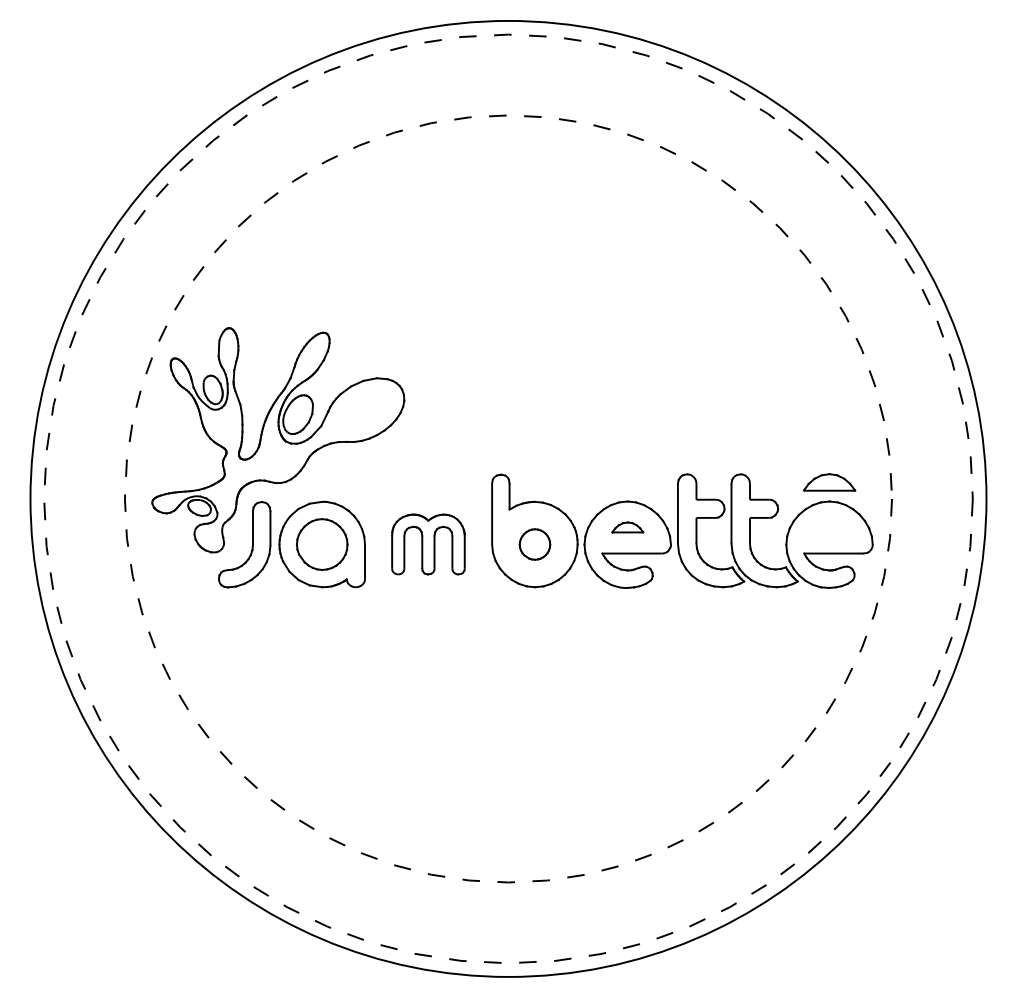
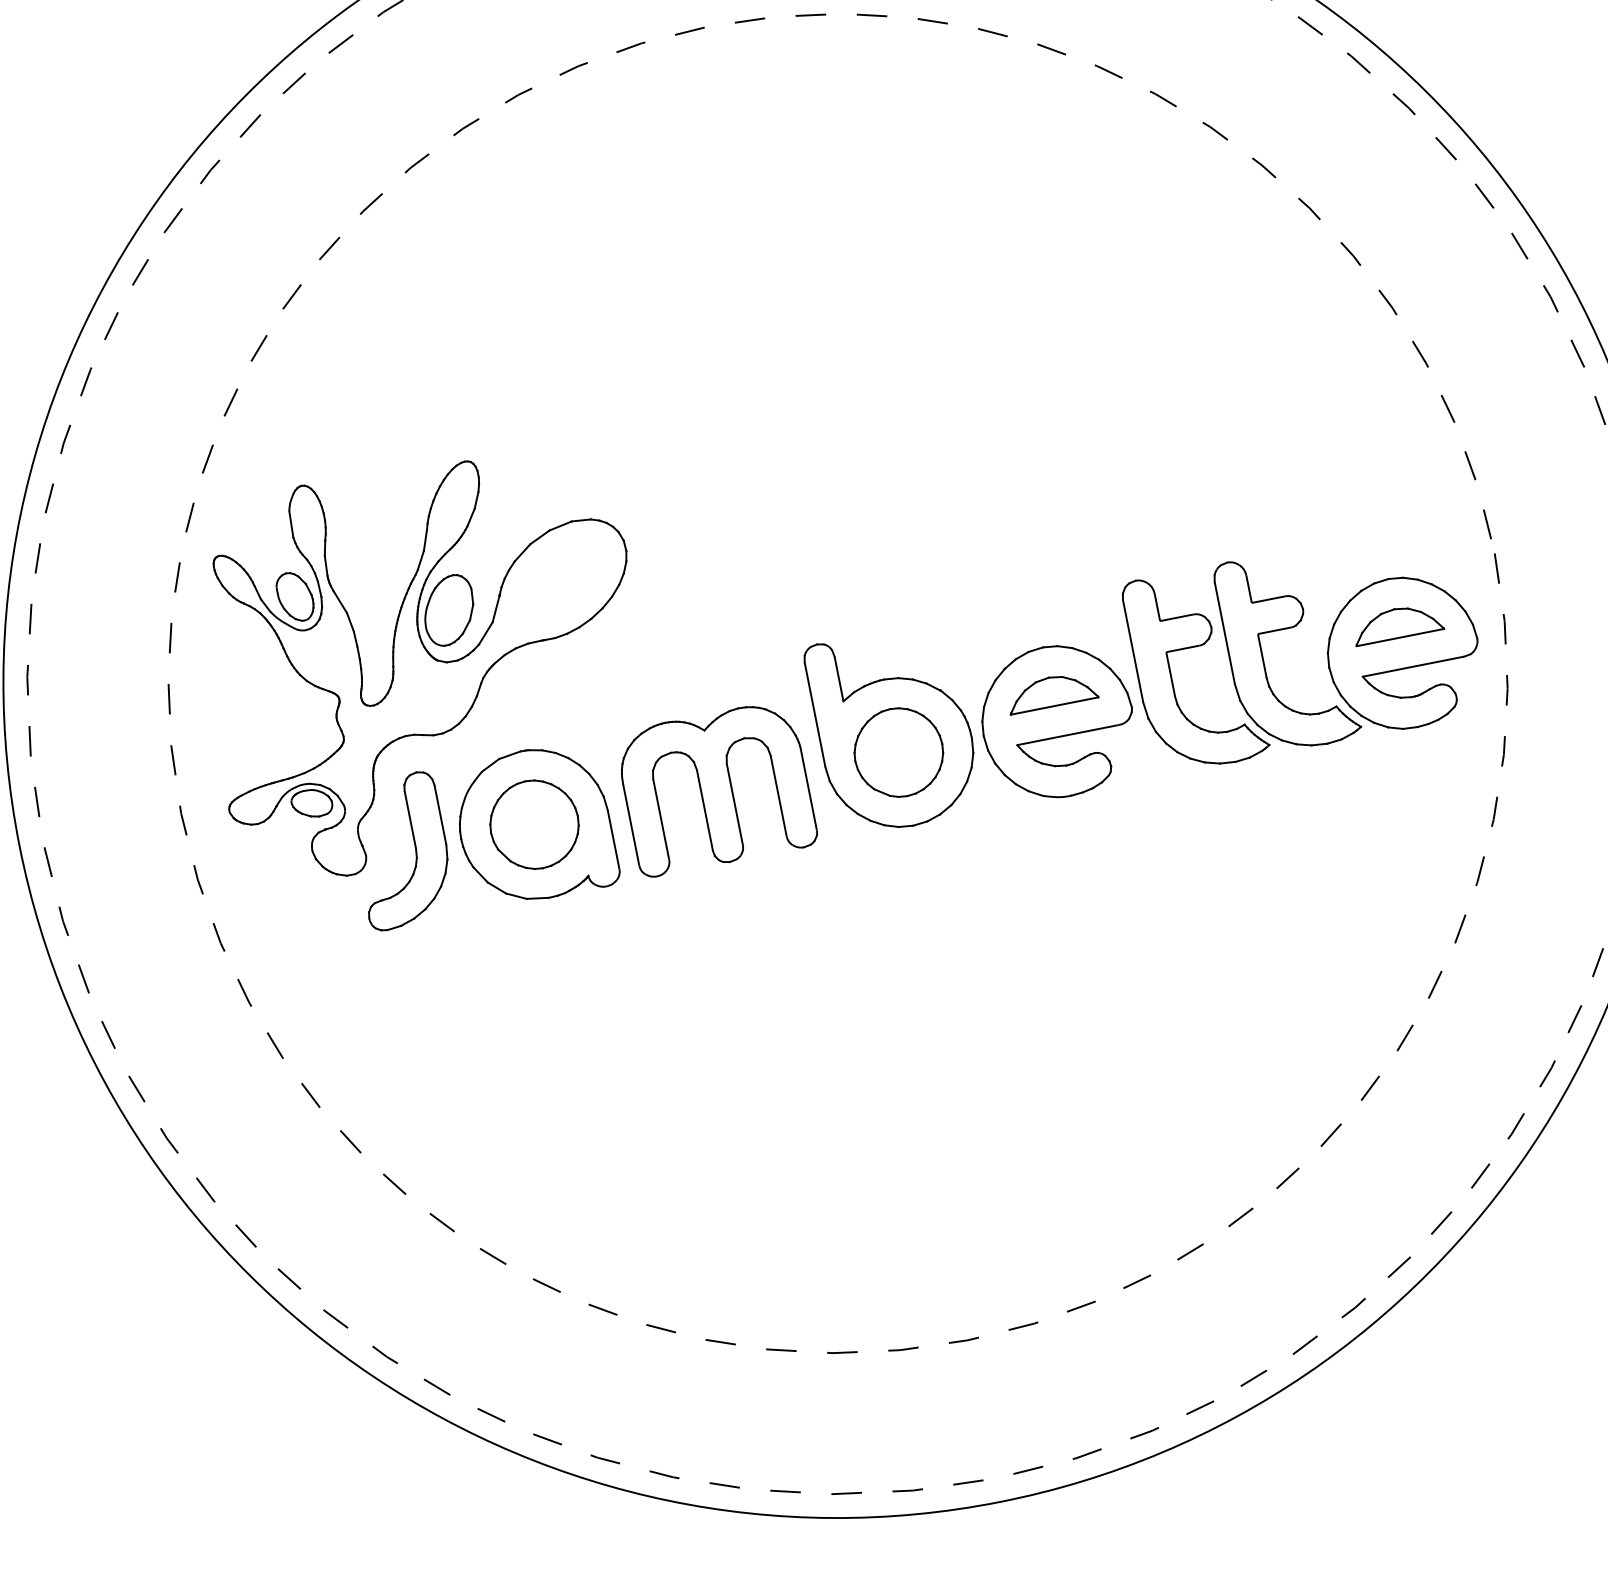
part: (829, 482) -> (1397, 623), moved
part: (627, 527) -> (1051, 692), size x1.67
part: (428, 544) -> (716, 788), size x1.43
part: (534, 544) -> (897, 752), size x1.67

